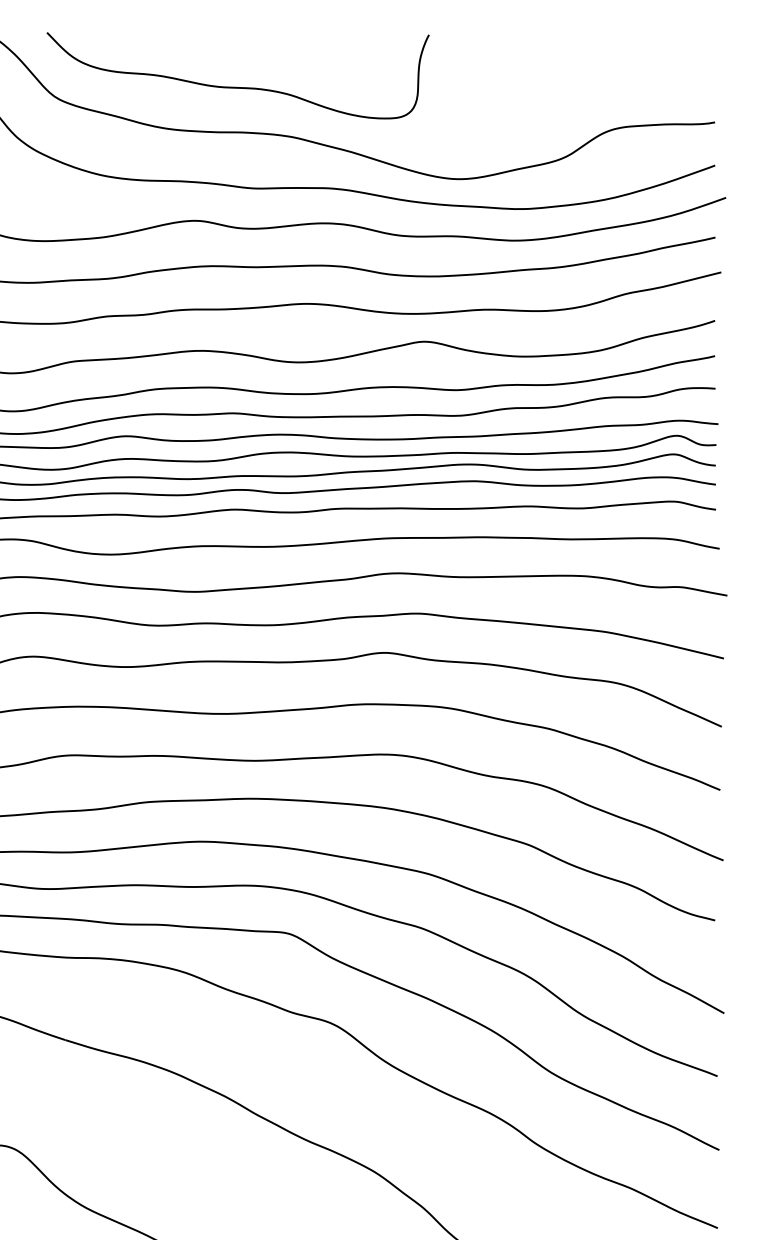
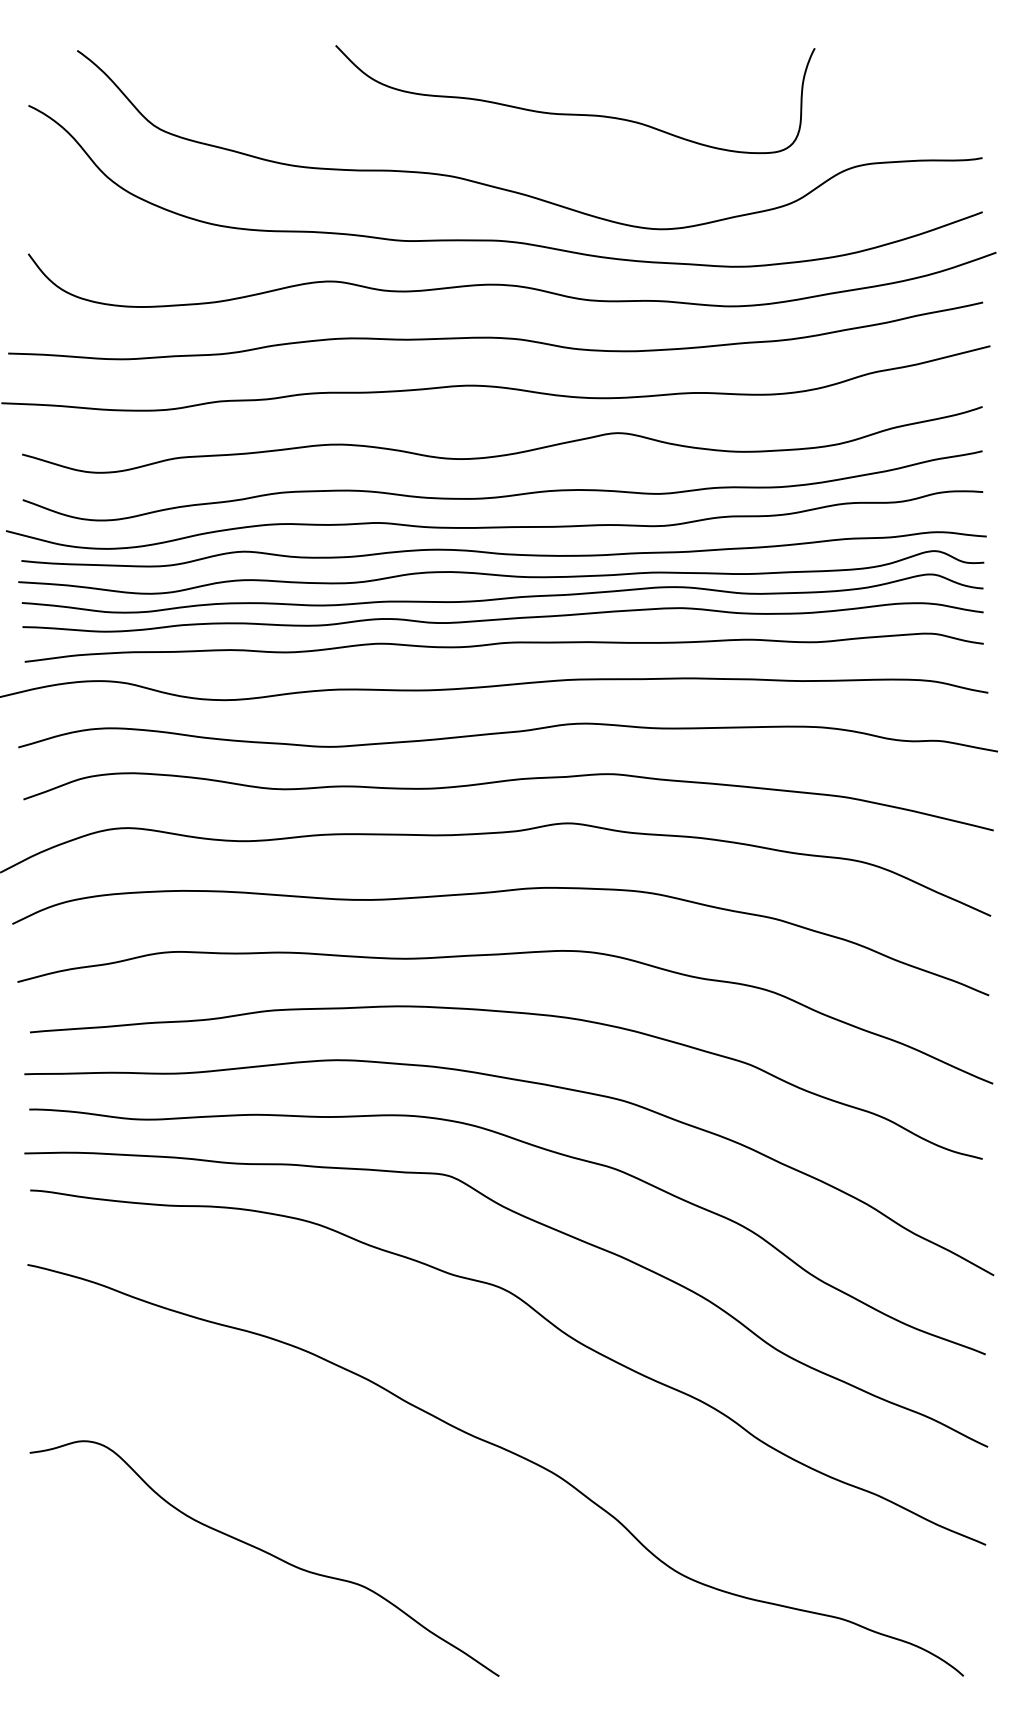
curve: (238, 86) -> (575, 113), moved

